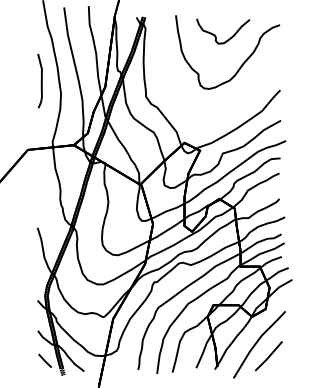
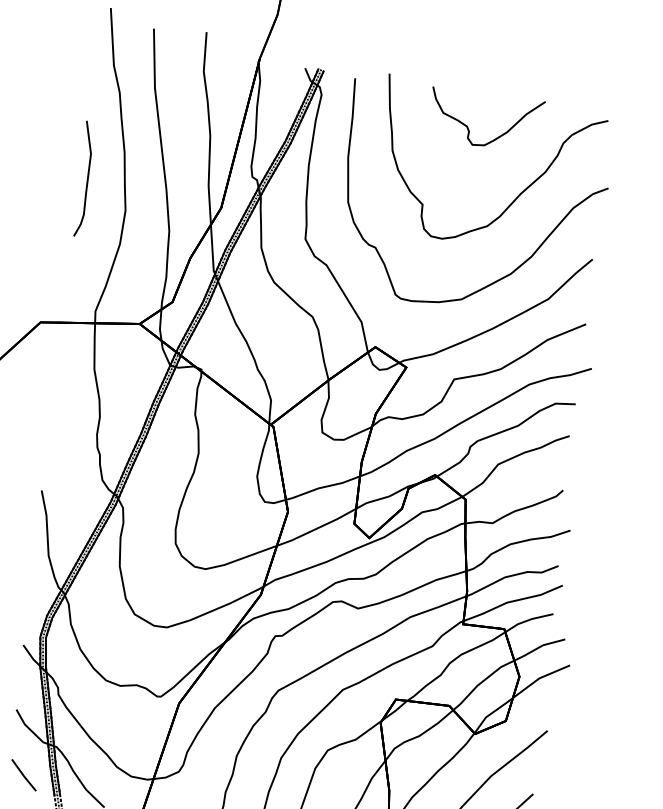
part: (247, 95) -> (521, 262), added

